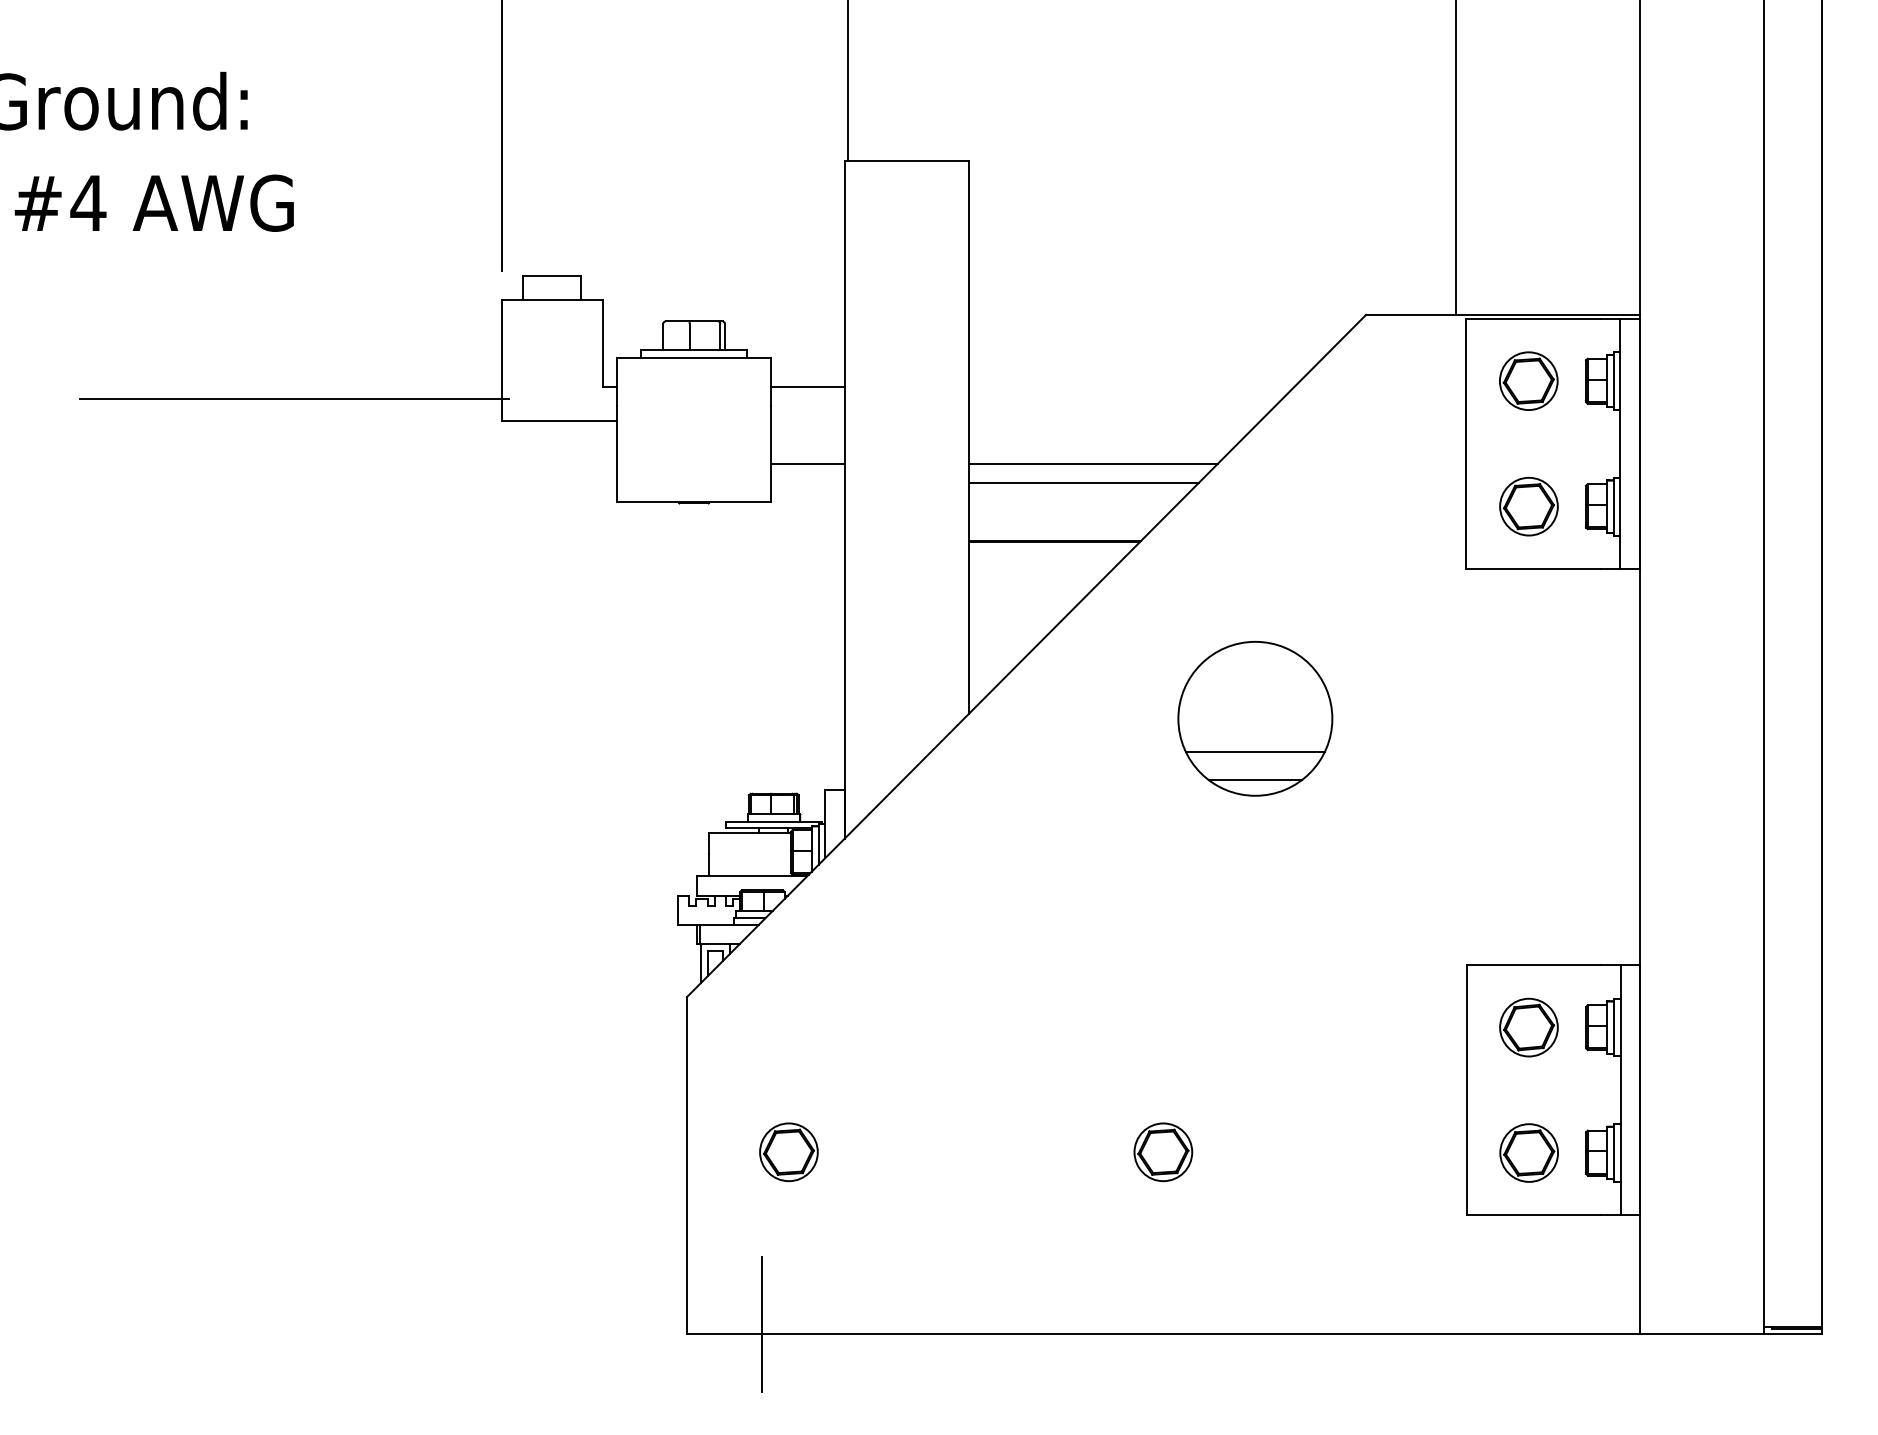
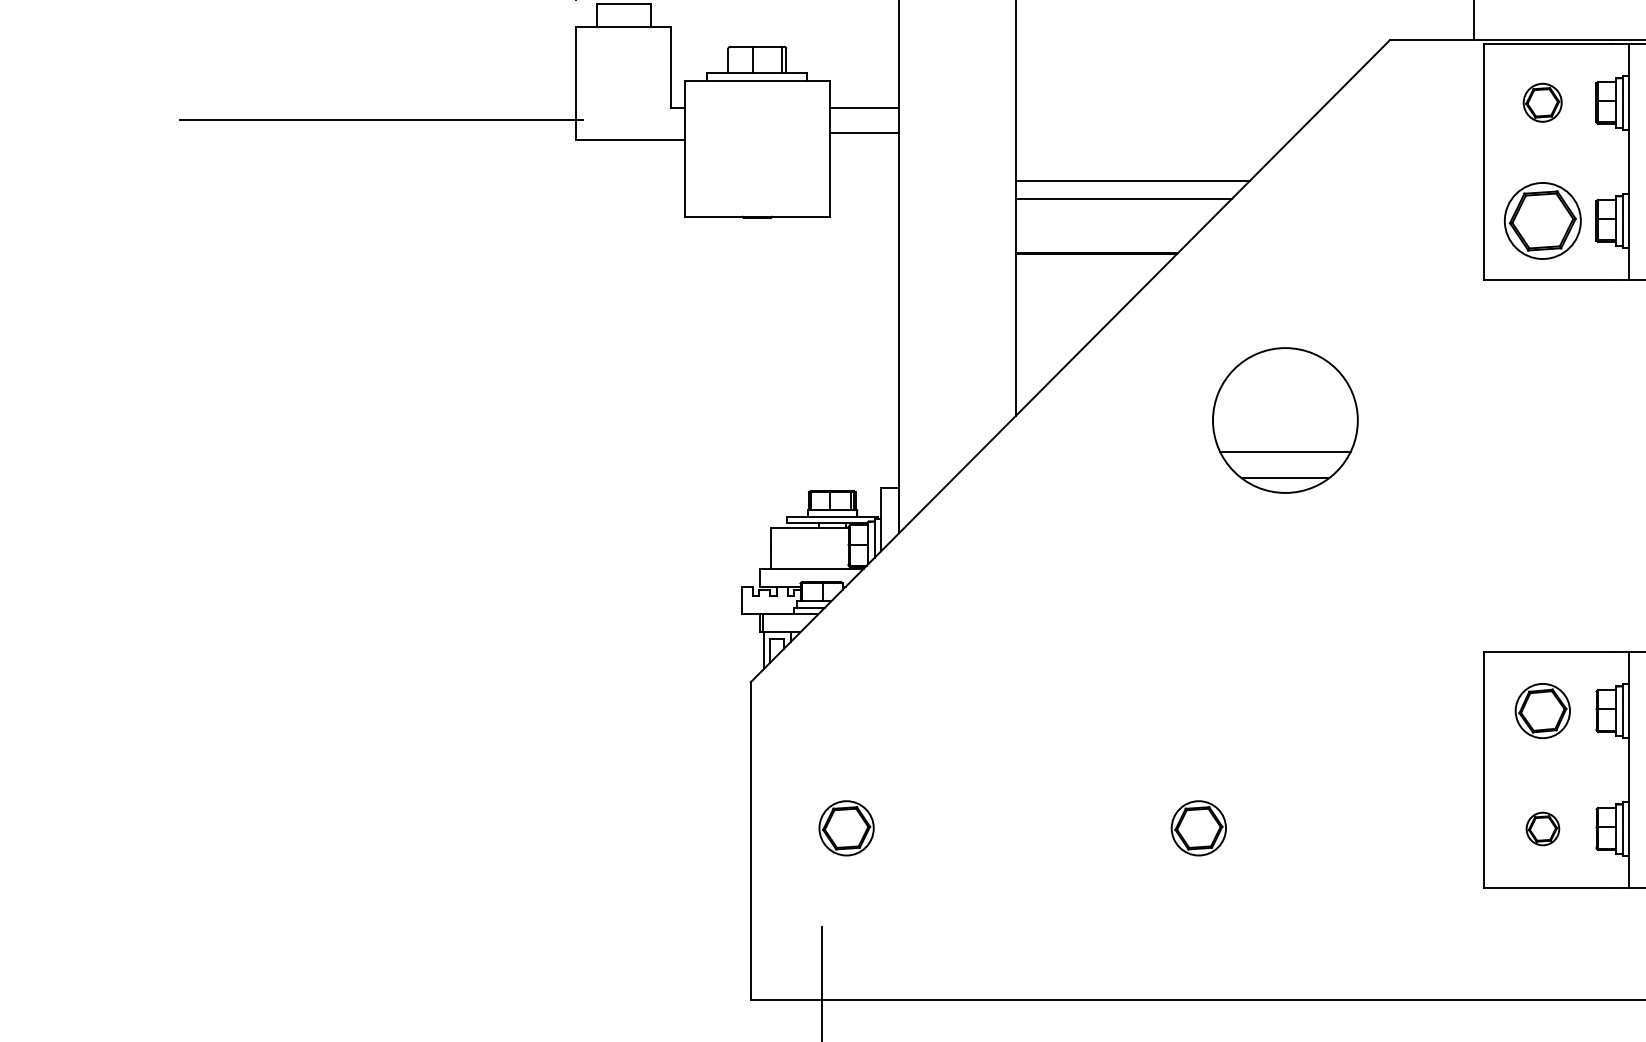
part: (1528, 380) -> (1542, 102), size x0.7
line: (807, 463) -> (864, 132), moved
part: (1528, 506) -> (1542, 220), size x1.4
part: (1528, 1152) -> (1542, 828), size x0.6

